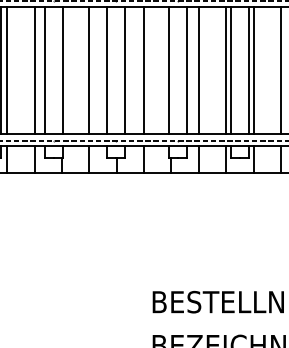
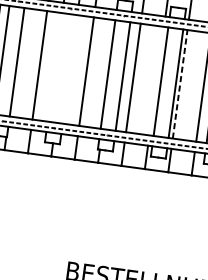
line: (107, 70) -> (55, 67), removed
line: (124, 70) -> (69, 69), removed
line: (226, 70) -> (157, 81), removed
line: (253, 70) -> (180, 84), solid -> dashed

